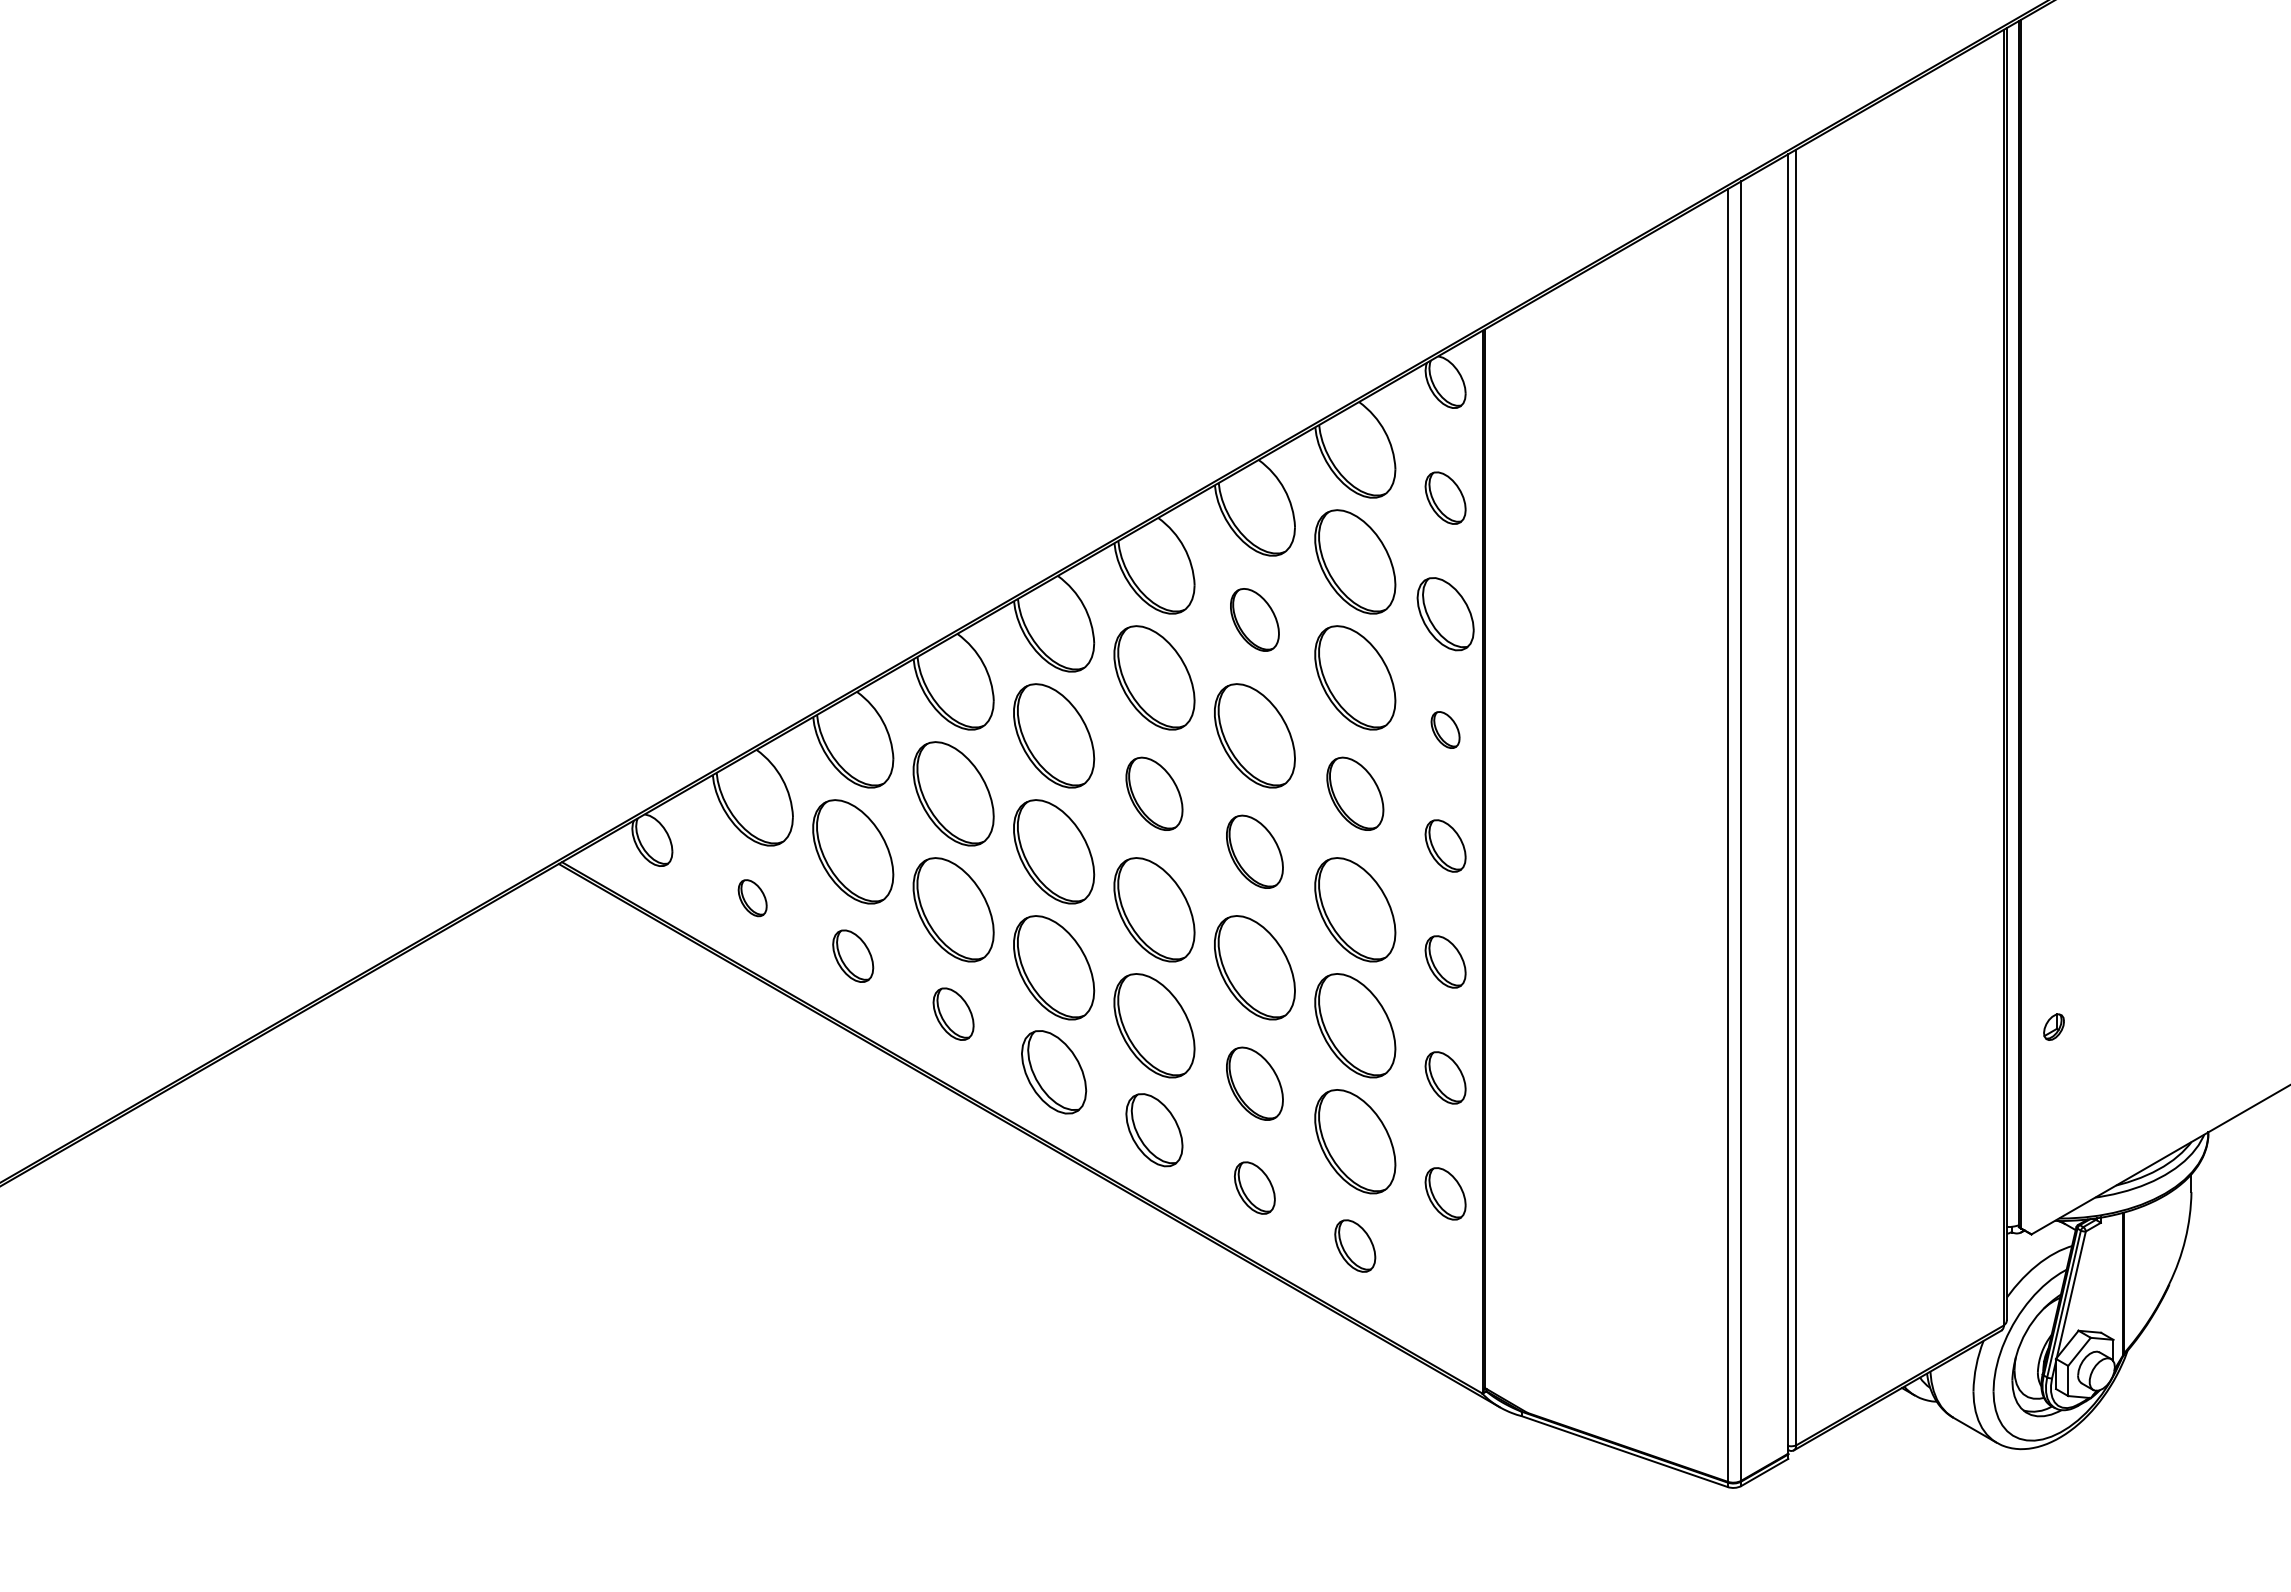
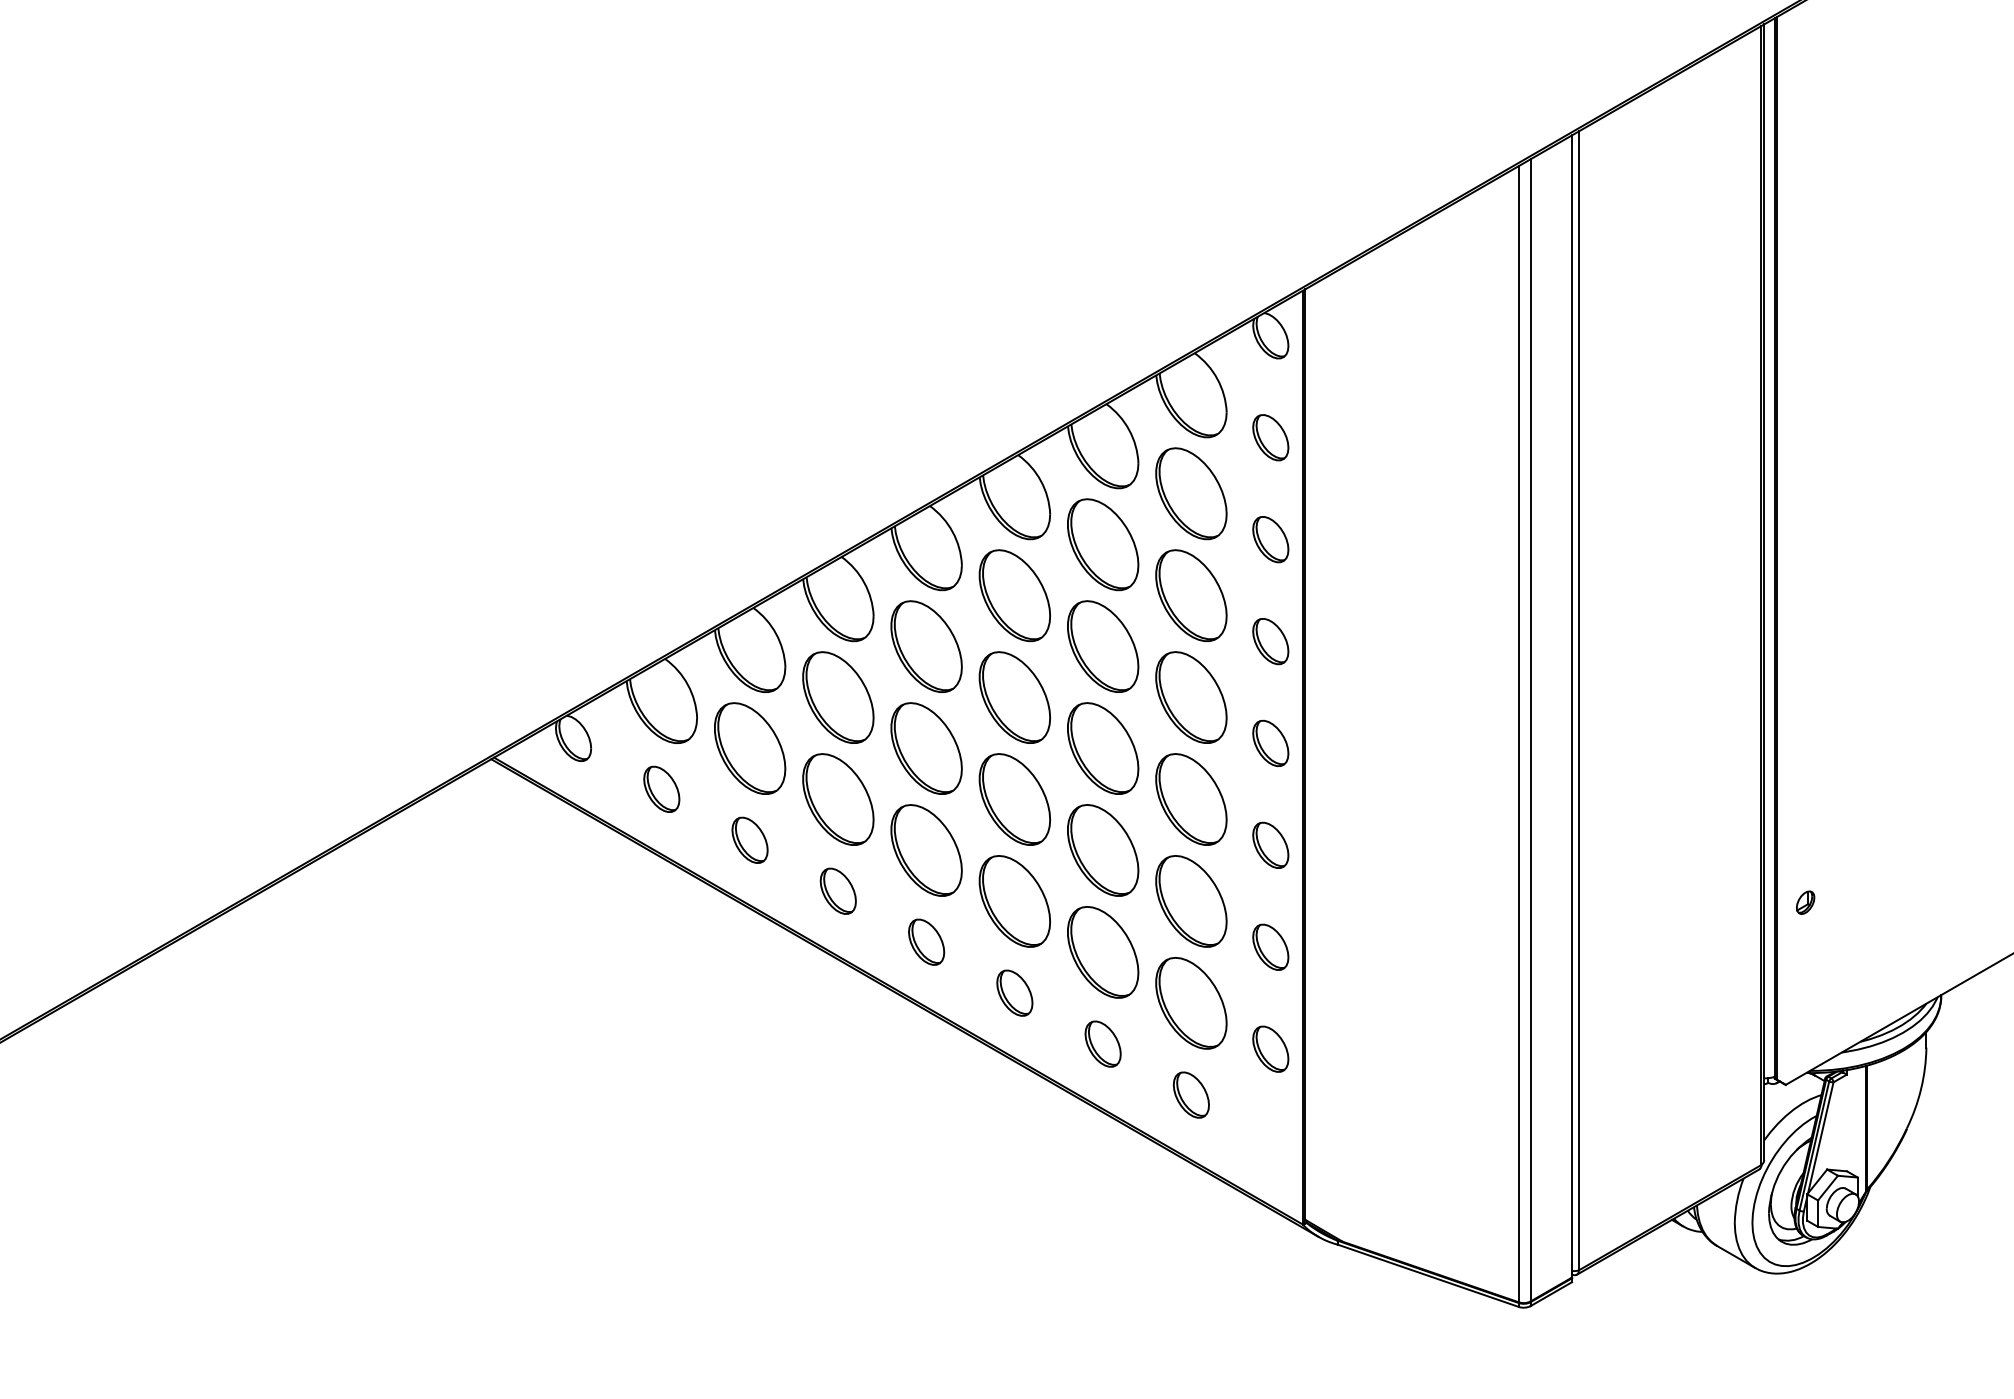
part: (1445, 613) -> (1270, 539), size x0.71
part: (1254, 619) -> (1102, 544), size x1.67
part: (1445, 729) -> (1270, 641), size x1.43
part: (1154, 793) -> (1014, 697), size x1.43
part: (1355, 793) -> (1191, 697), size x1.43
part: (1254, 851) -> (1102, 748), size x1.43
part: (752, 897) -> (661, 788), size x1.43
part: (1053, 1071) -> (926, 941), size x0.62
part: (1254, 1083) -> (1102, 952), size x1.43
part: (1154, 1129) -> (1014, 992), size x0.71

